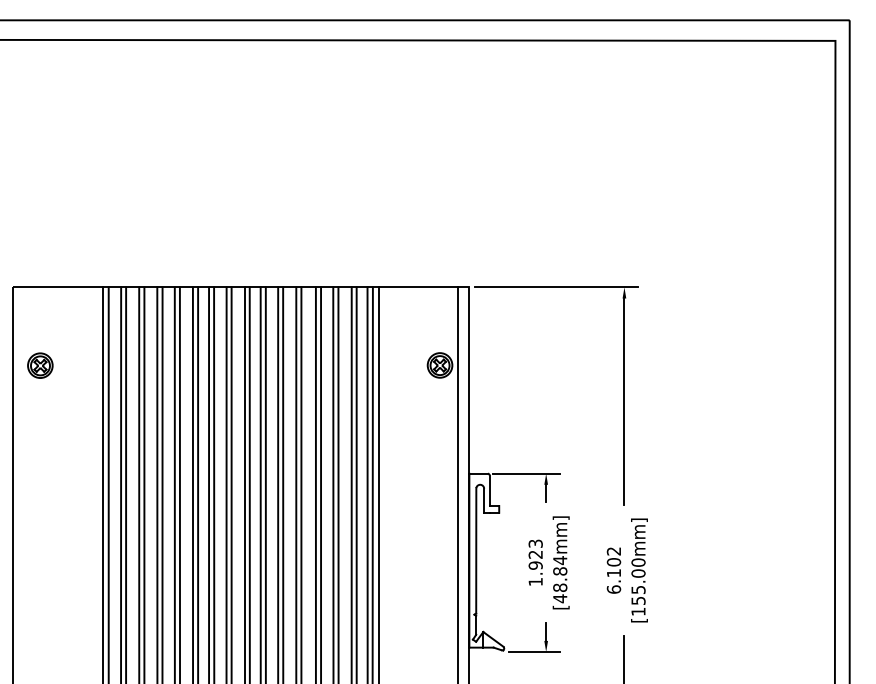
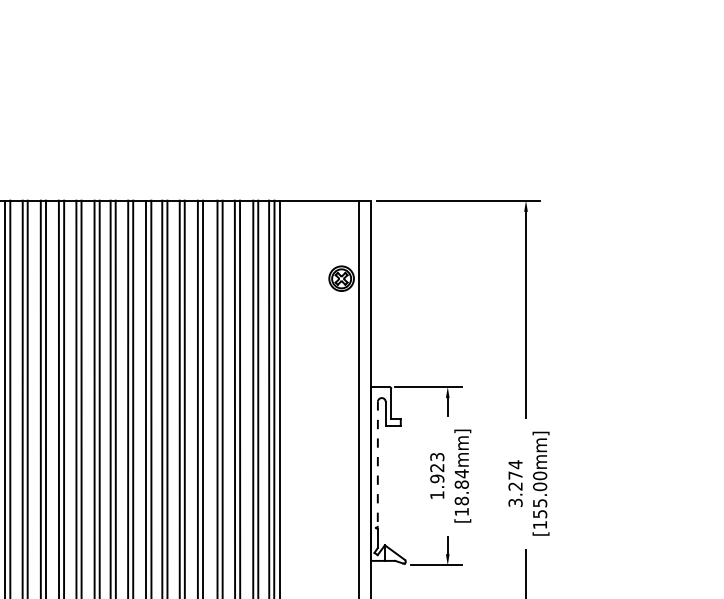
line: (476, 550) -> (378, 463), solid -> dashed
text: (613, 569) -> (515, 482), 6.102 -> 3.274
text: (560, 598) -> (462, 511), [48.84mm] -> [18.84mm]

